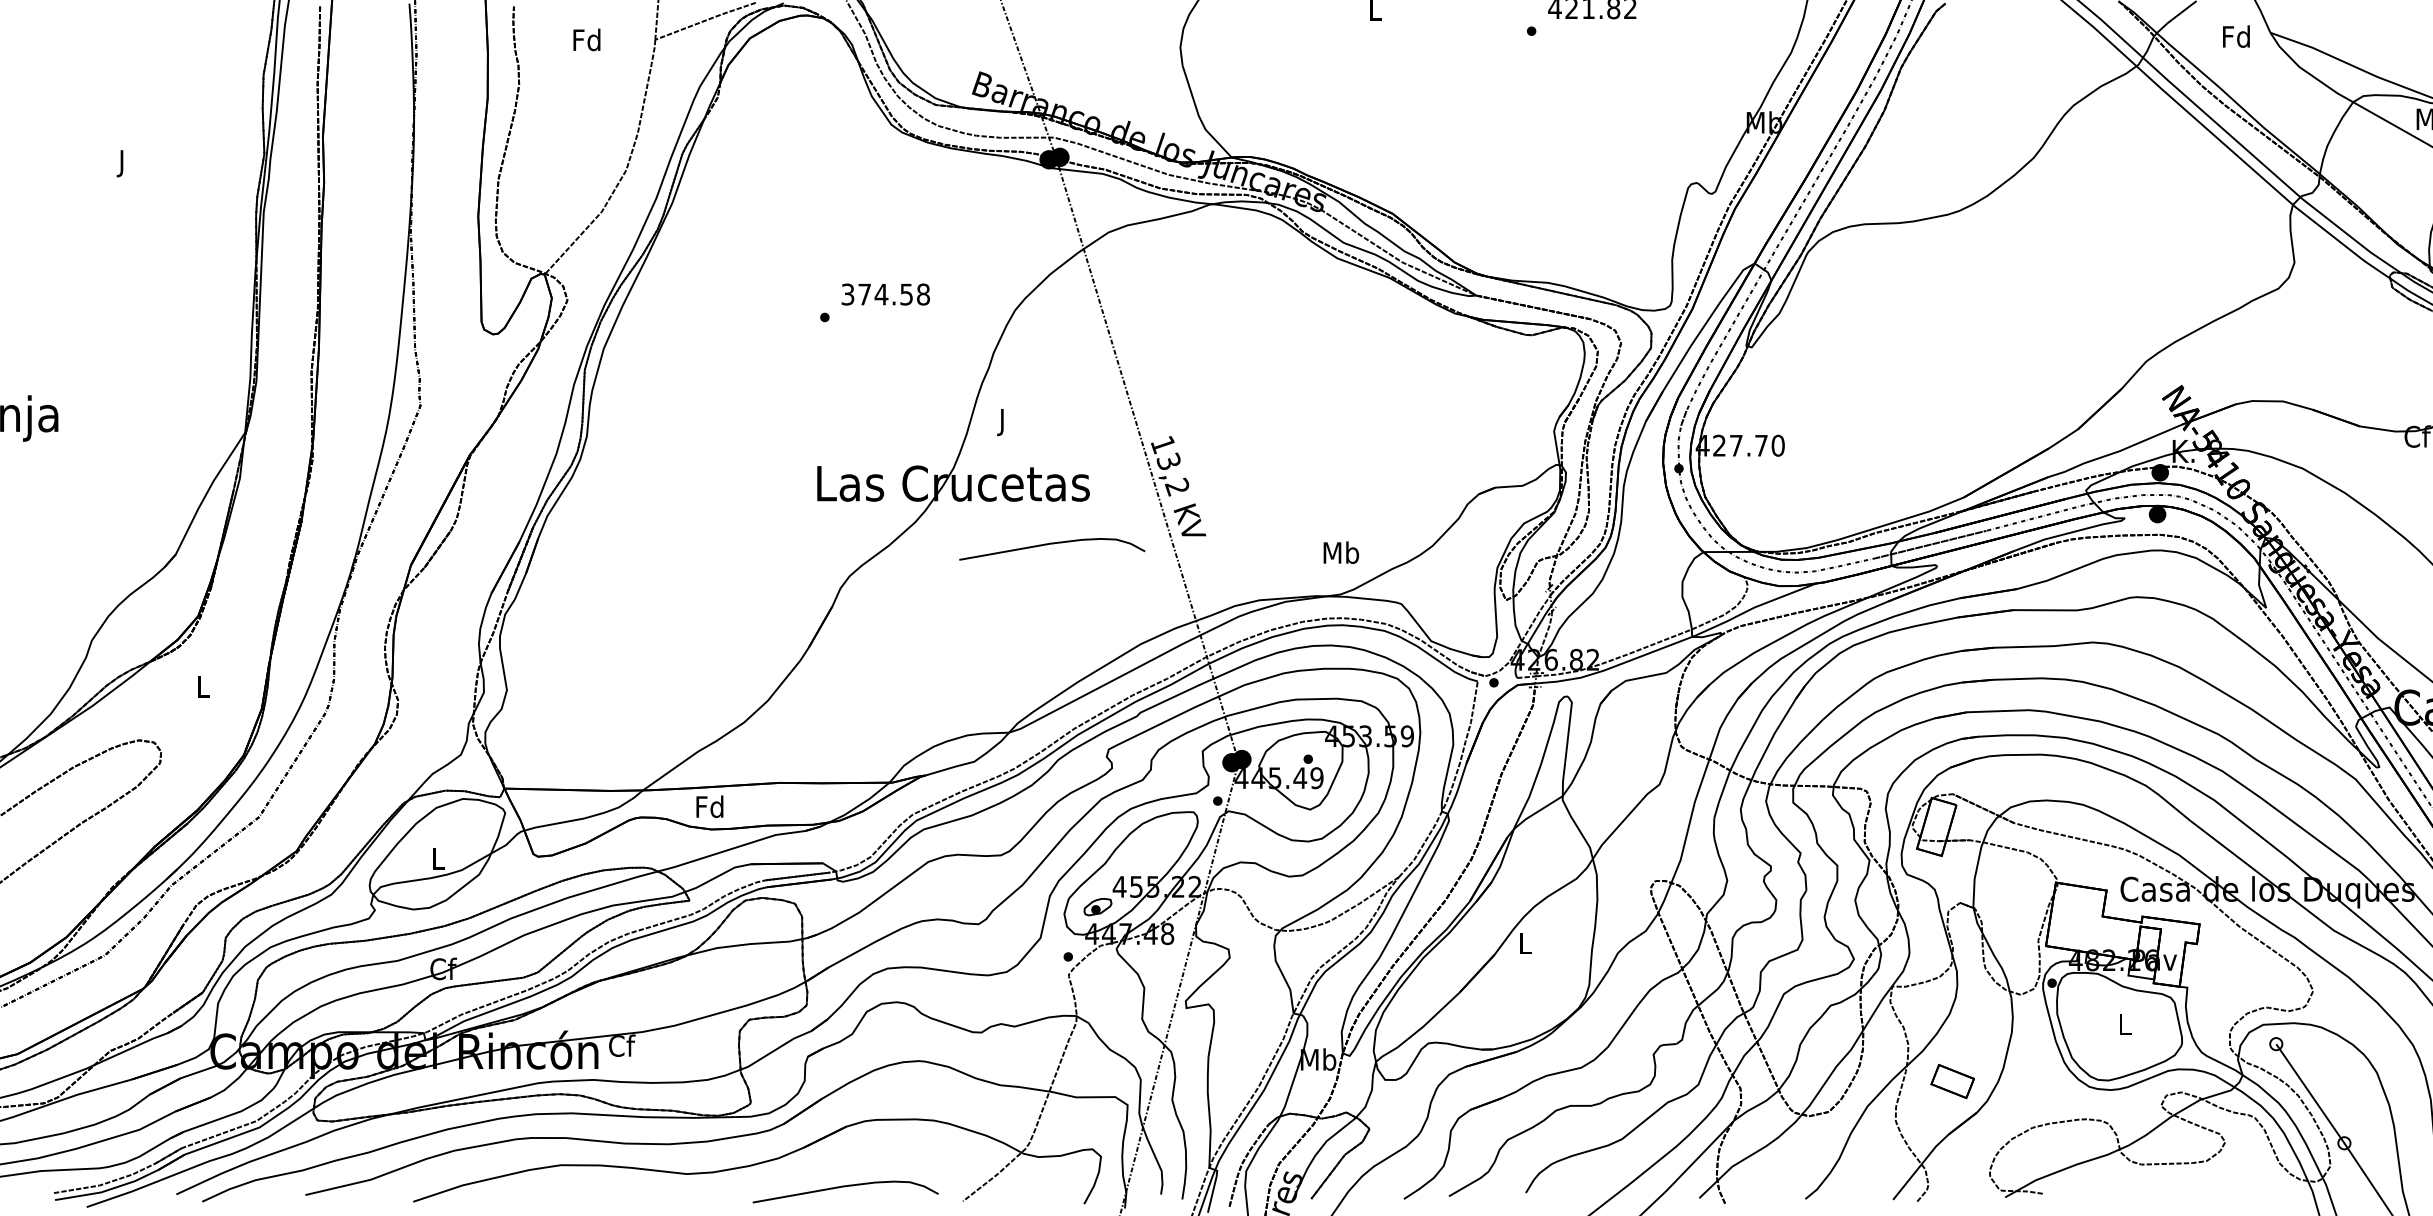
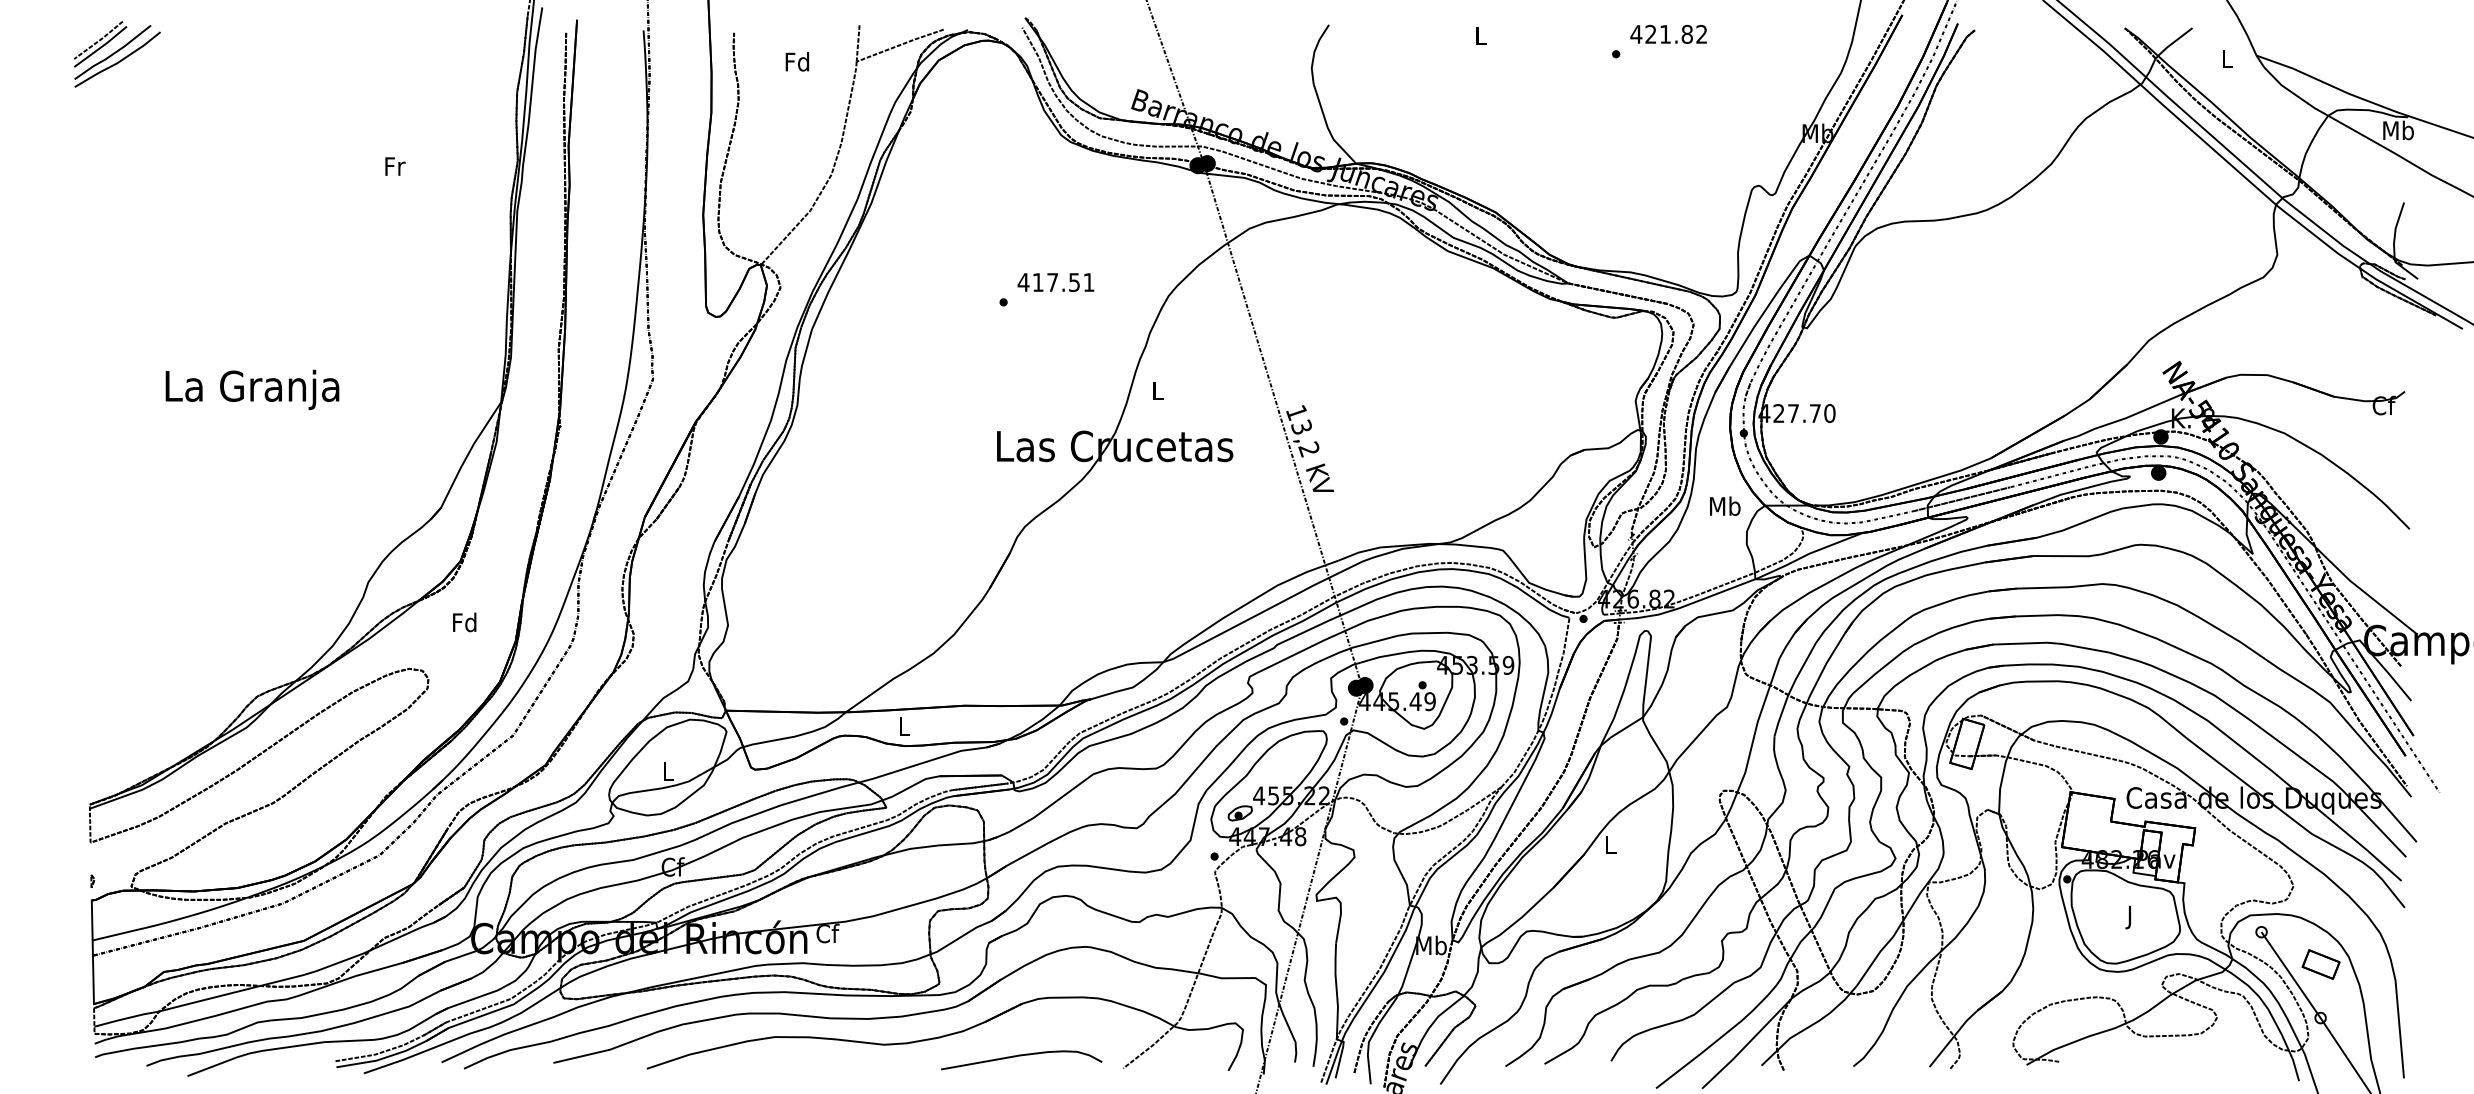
text: (2235, 36) -> (2226, 58), Fd -> L
text: (123, 163) -> (395, 168), J -> Fr
text: (884, 294) -> (1055, 282), 374.58 -> 417.51
text: (1003, 422) -> (1158, 393), J -> L
curve: (1052, 544) -> (1200, 499), removed
text: (1341, 551) -> (1725, 505), moved
text: (202, 686) -> (464, 622), L -> Fd
text: (709, 806) -> (903, 726), Fd -> L
text: (2125, 1027) -> (2130, 917), L -> J
part: (1951, 1081) -> (2320, 964), moved

